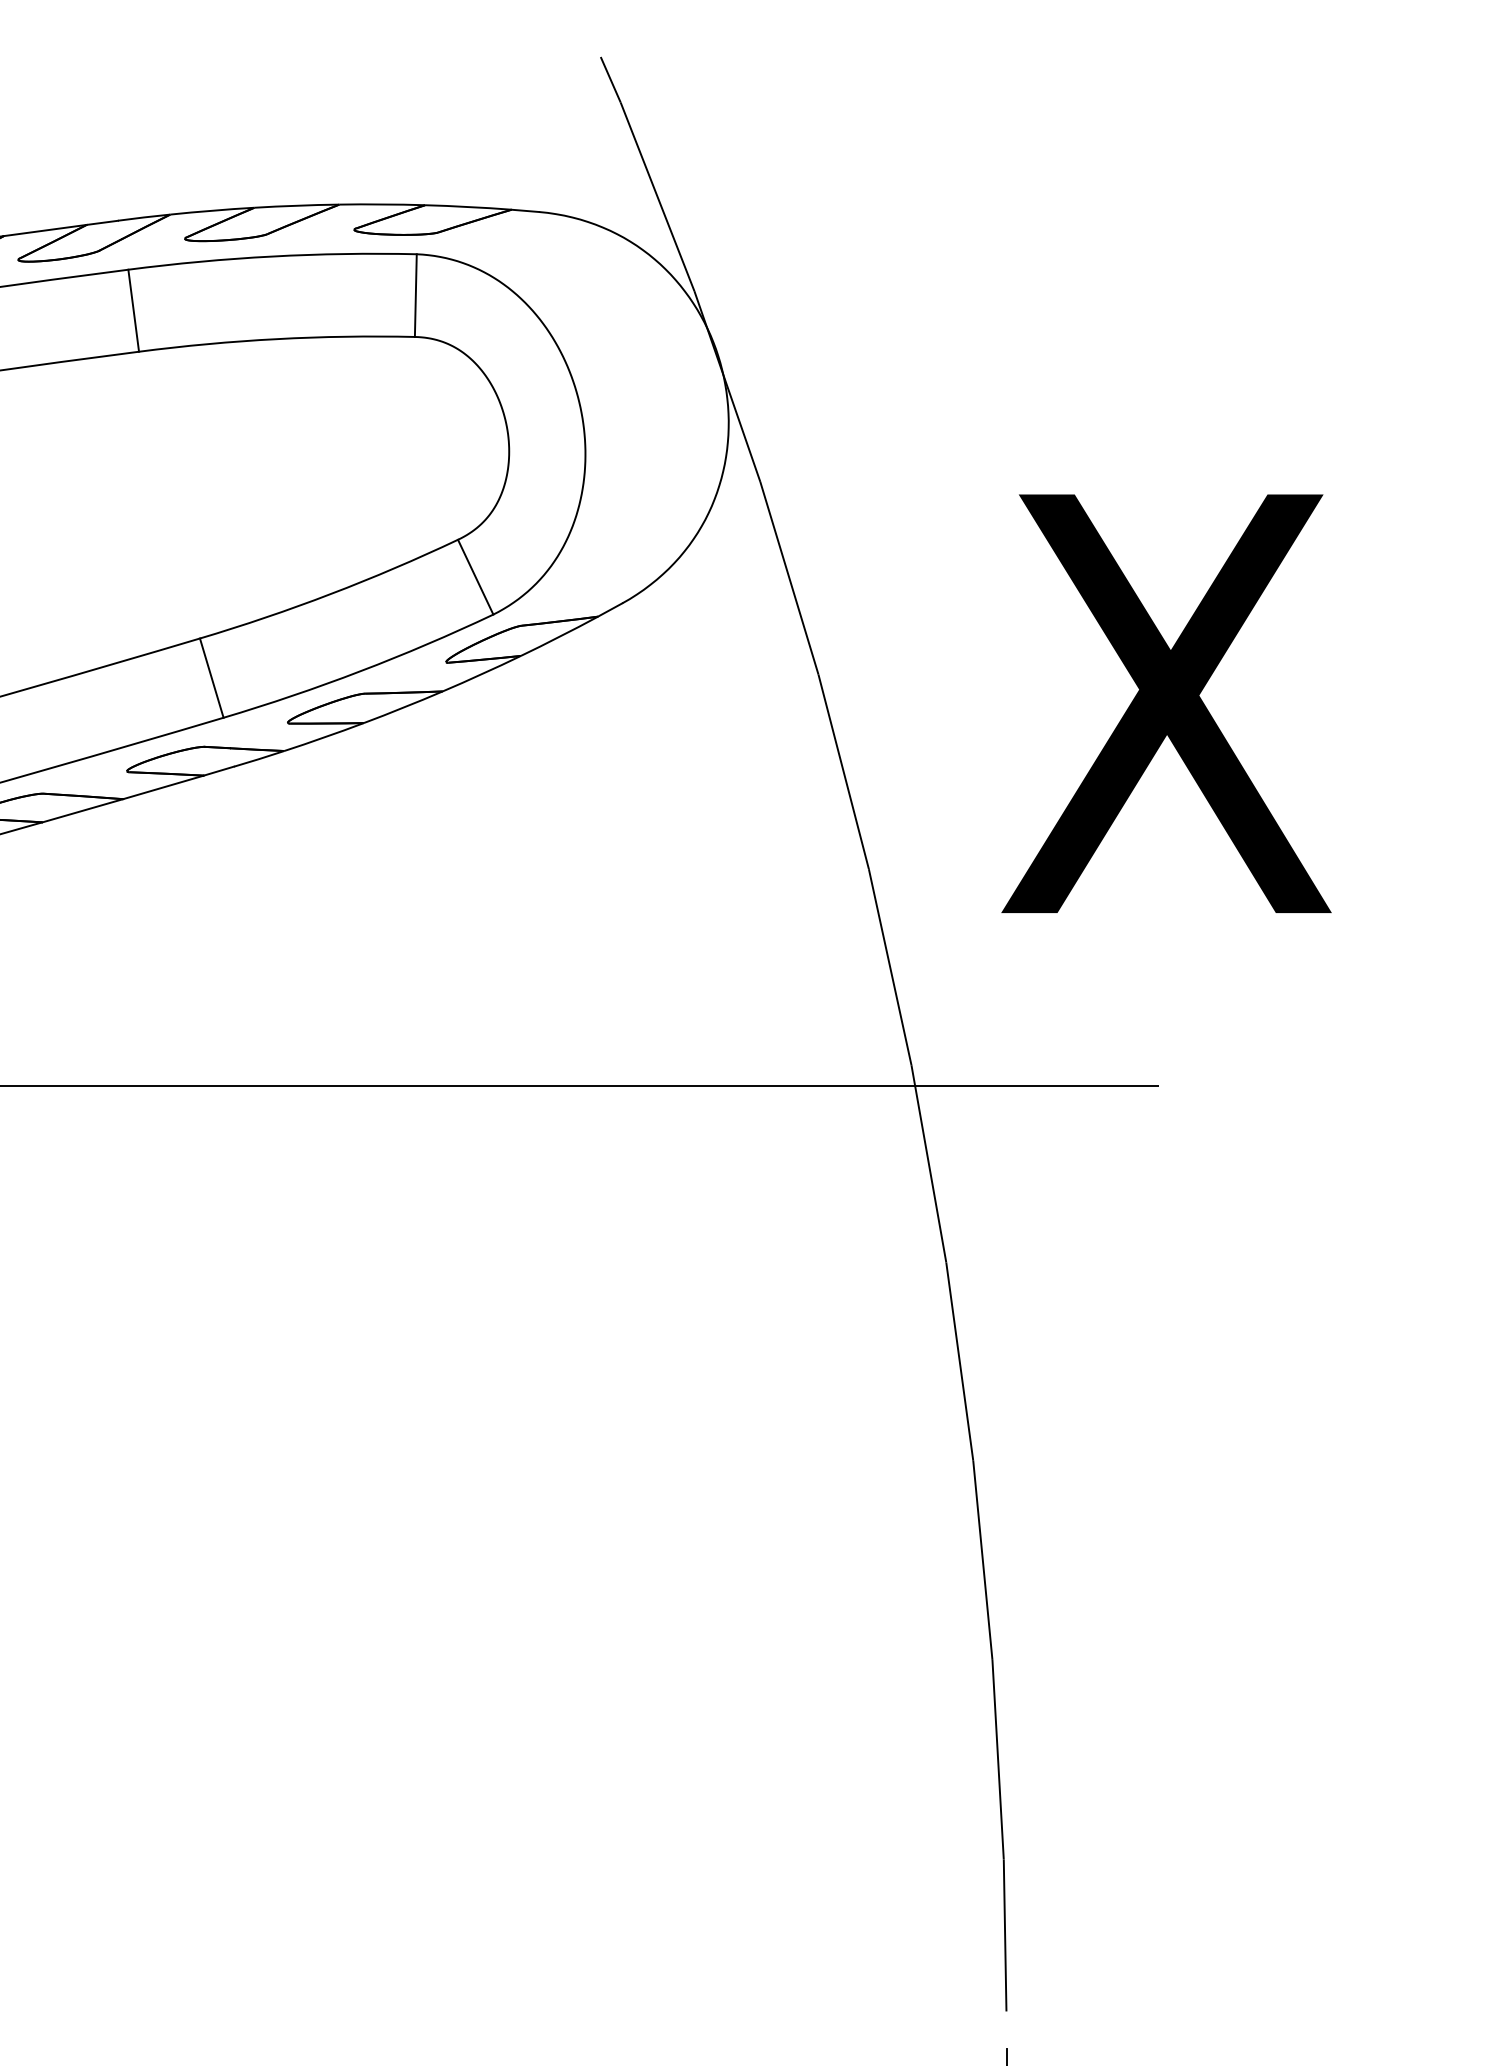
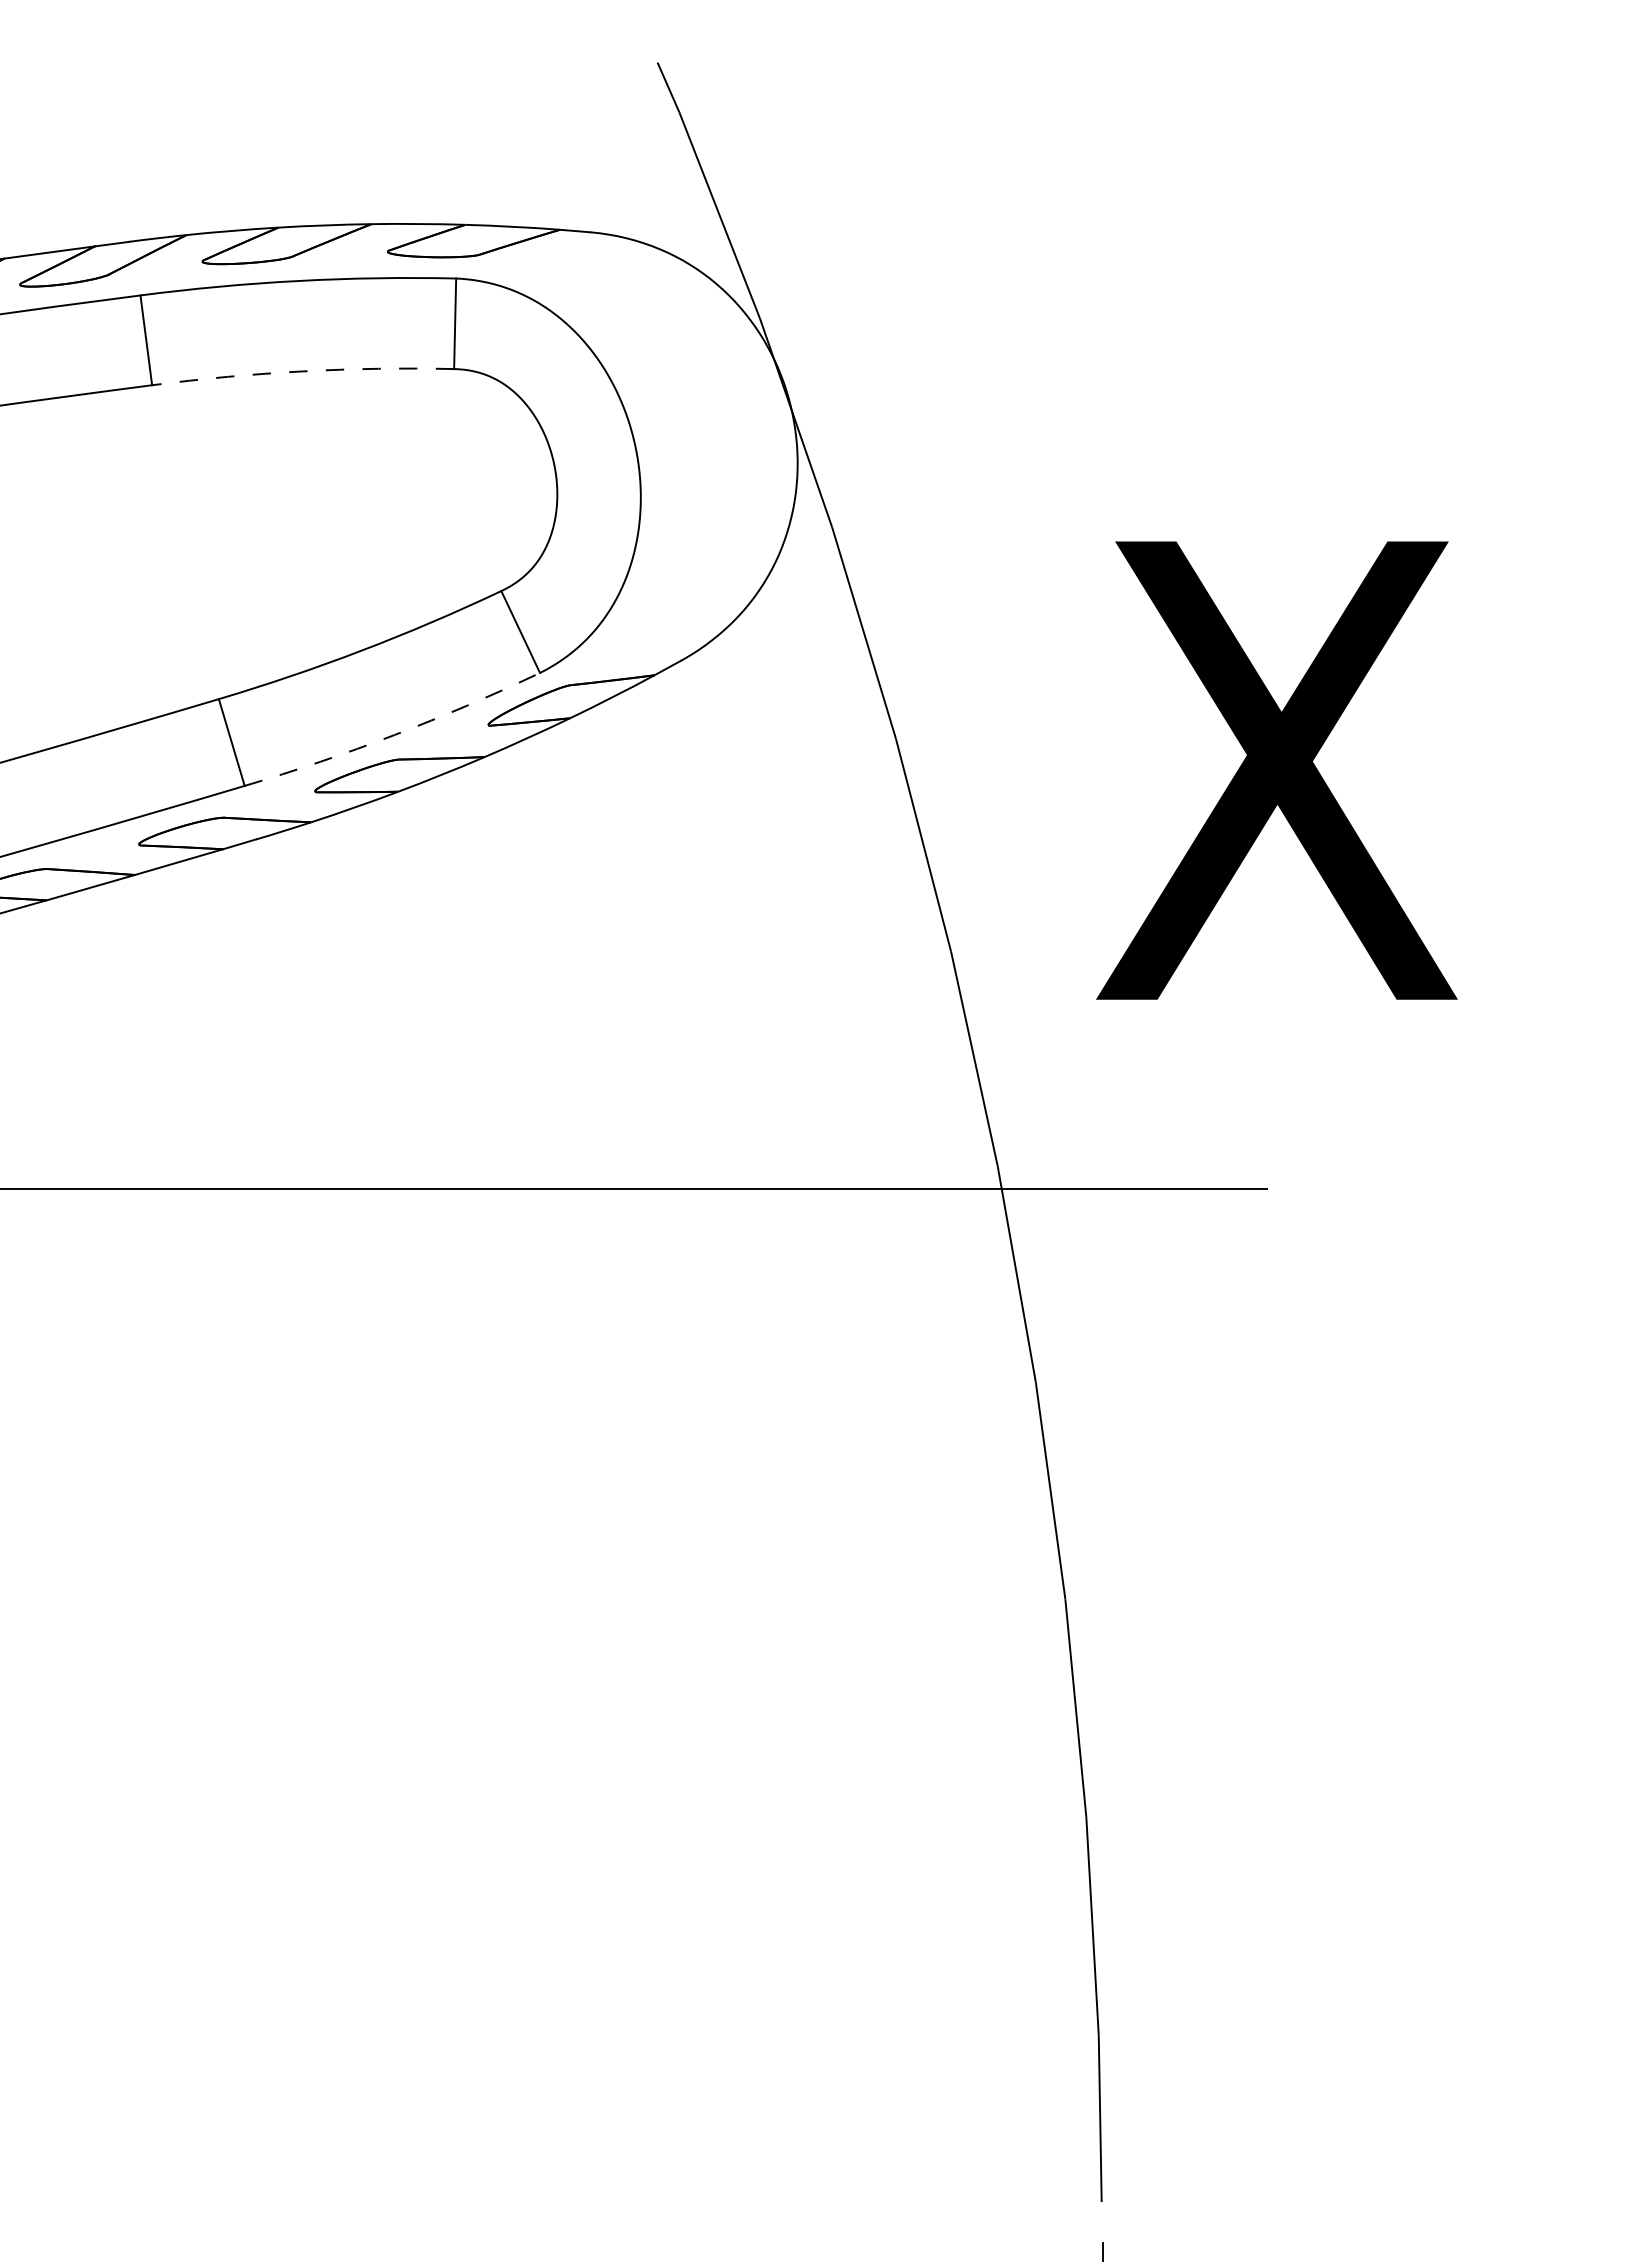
arc: (276, 339) -> (302, 371), solid -> dashed
arc: (360, 671) -> (394, 735), solid -> dashed

